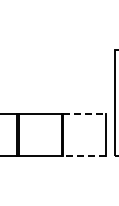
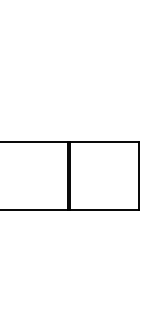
line: (85, 113) -> (105, 141), dashed -> solid
line: (84, 156) -> (104, 210), dashed -> solid

